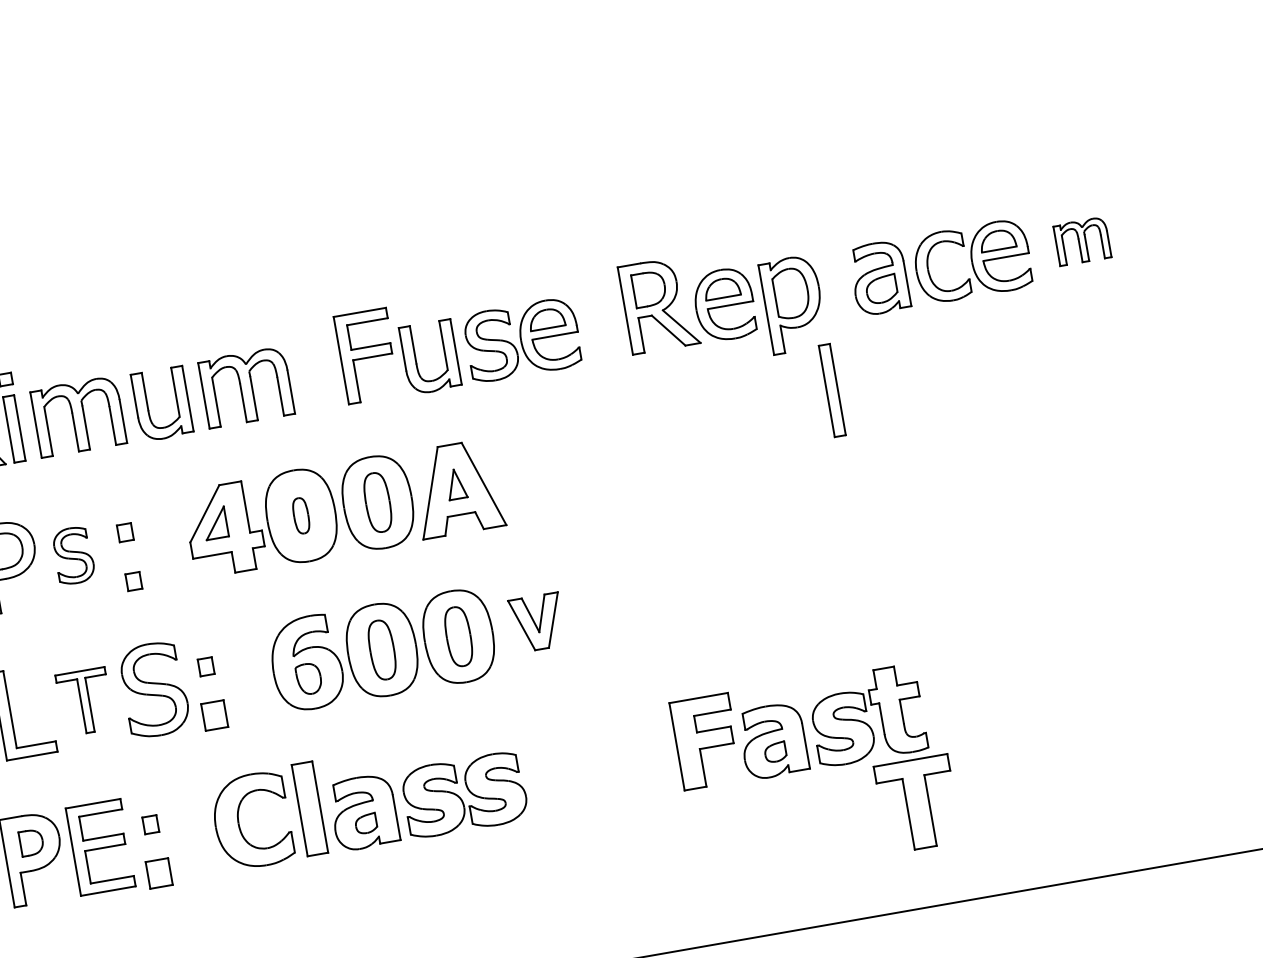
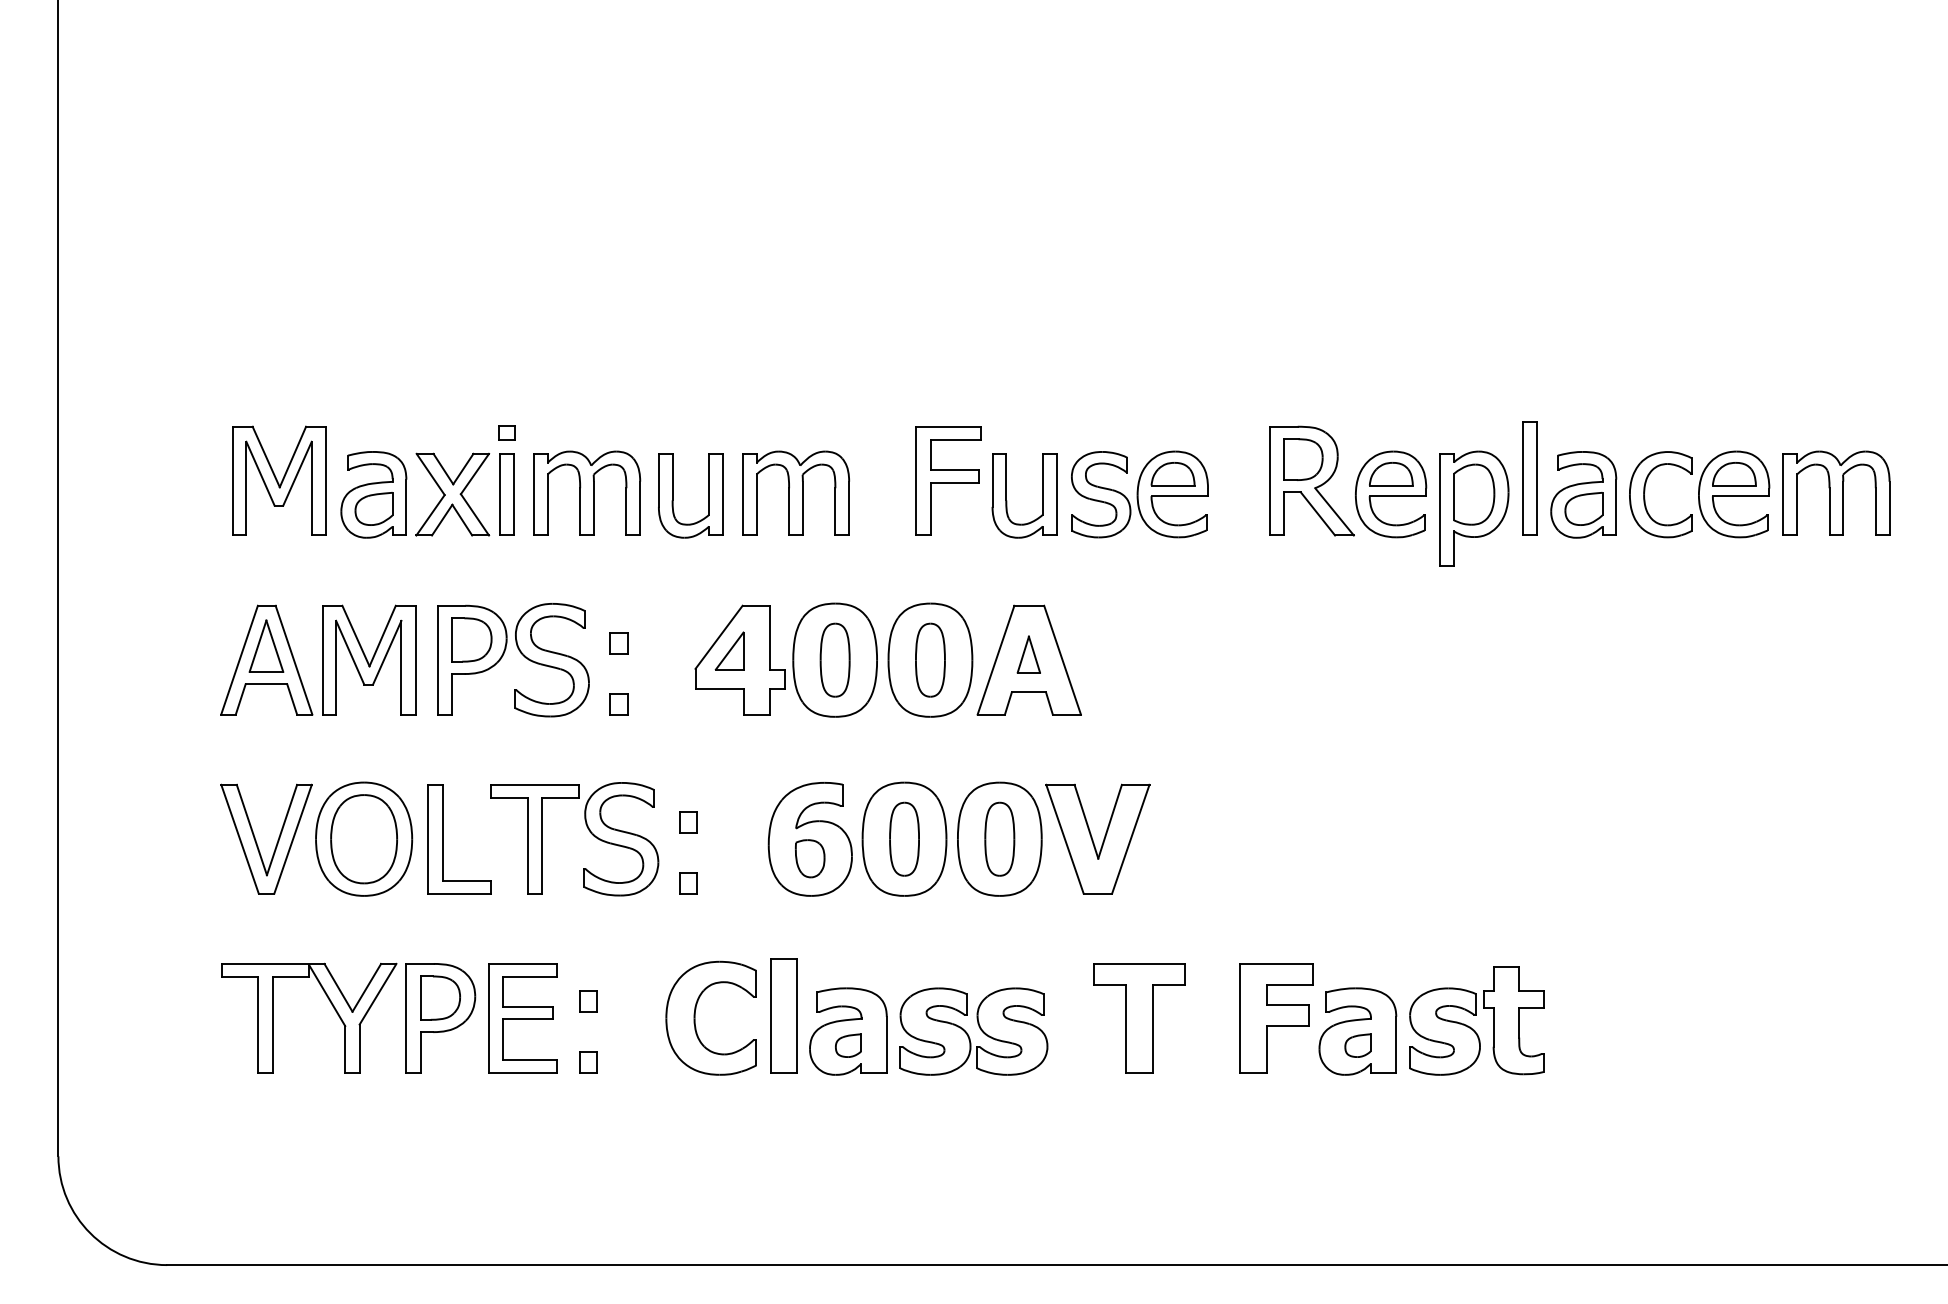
part: (1082, 240) -> (1836, 492), size x1.67
part: (831, 390) -> (1529, 478), moved
part: (300, 515) -> (834, 659), size x1.67
part: (73, 555) -> (551, 660), size x1.67
part: (537, 622) -> (1097, 838), size x1.67
part: (84, 702) -> (534, 839), size x1.43
part: (214, 715) -> (688, 883), size x0.62
part: (918, 804) -> (1139, 1018), moved
part: (31, 842) -> (440, 997), size x1.43
part: (159, 873) -> (588, 1062), size x0.62

